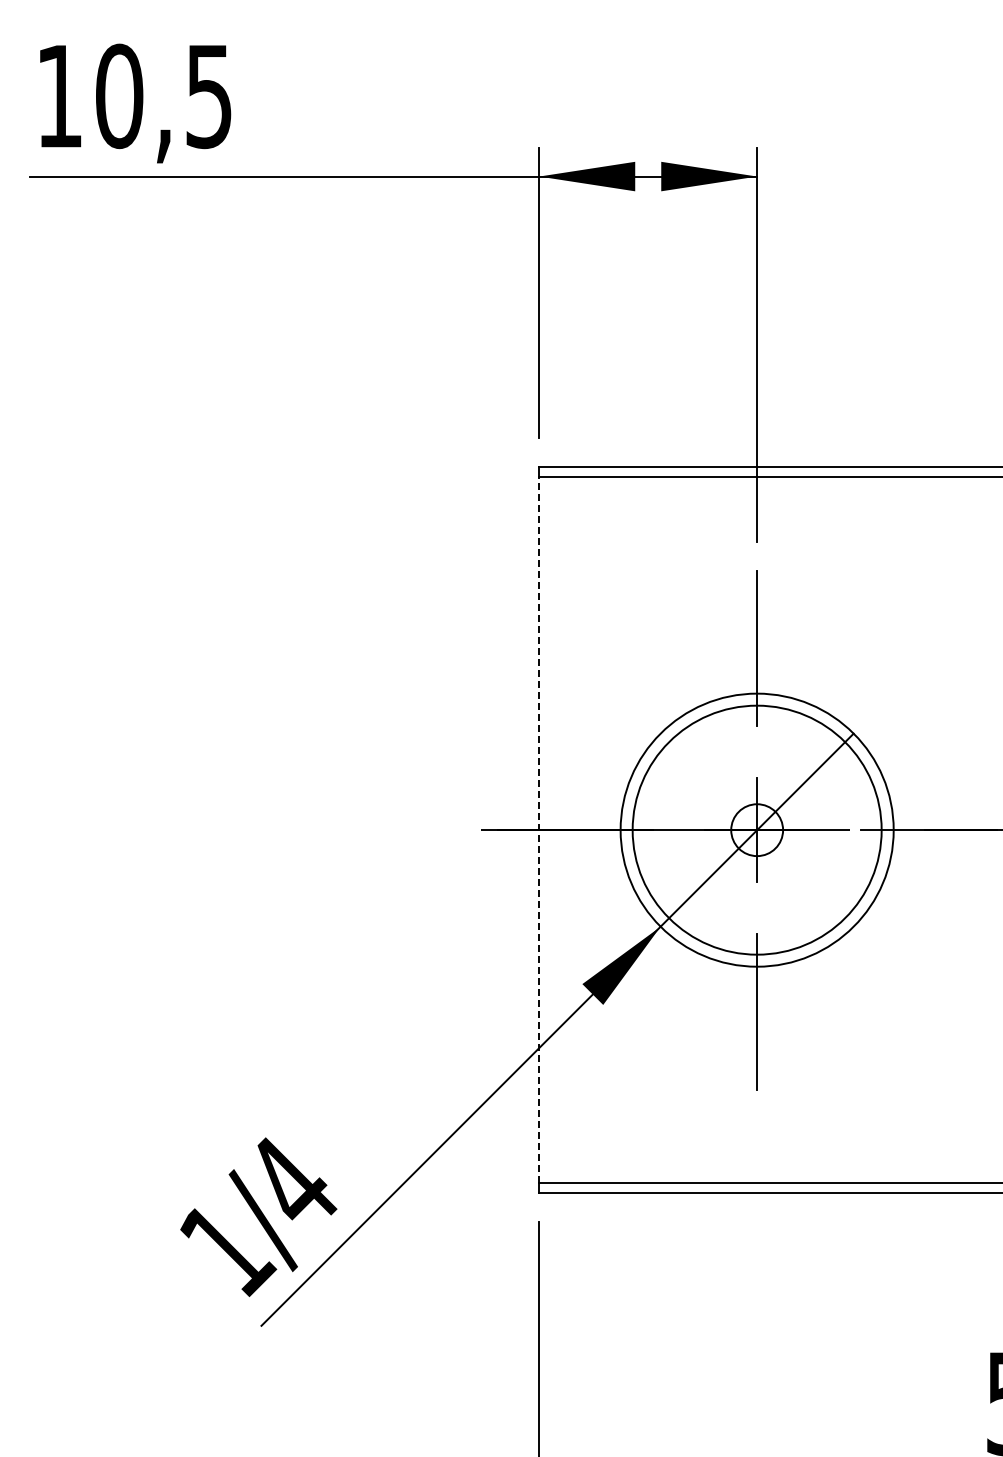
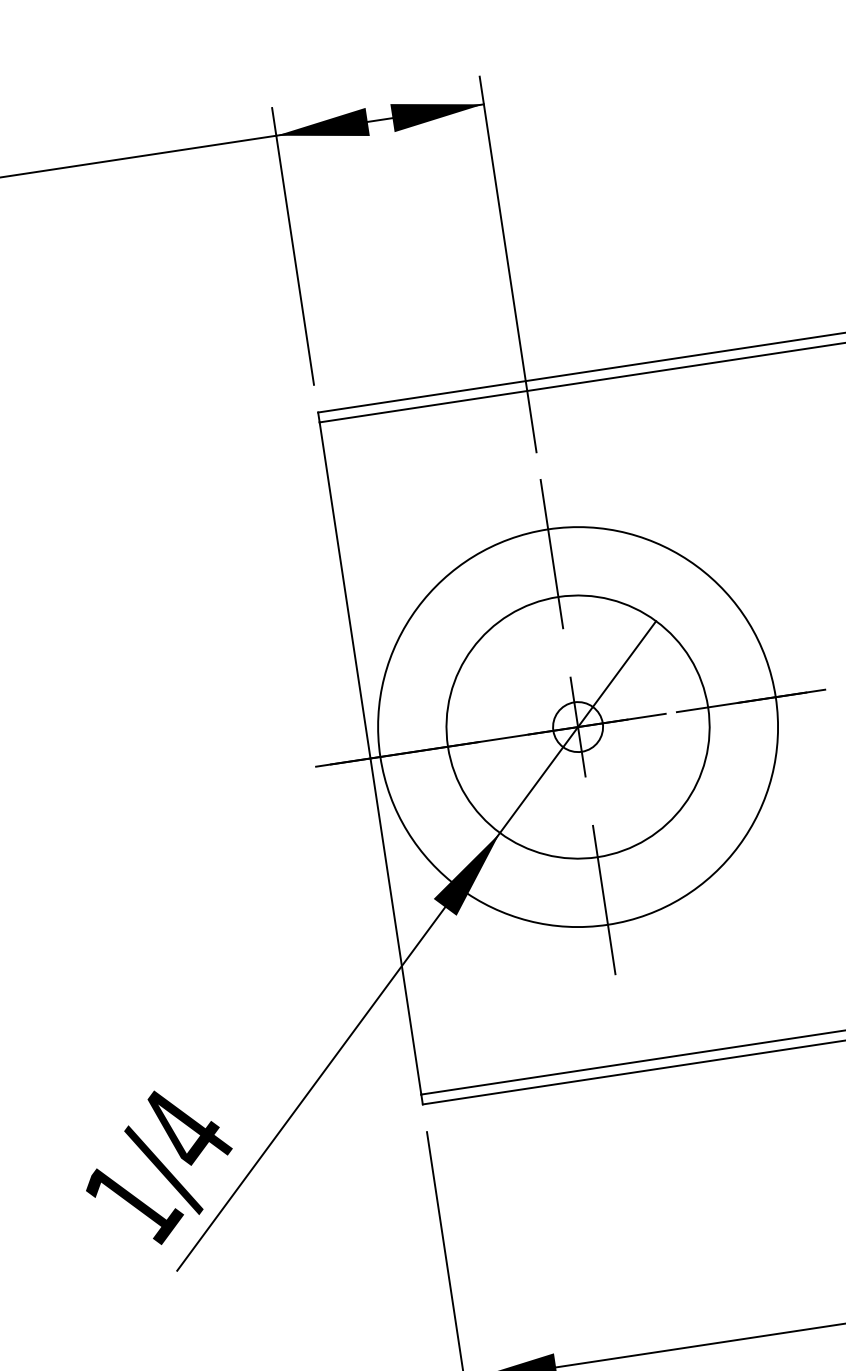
circle: (756, 829) -> (577, 726), size x1.67
line: (539, 830) -> (370, 758), dashed -> solid

